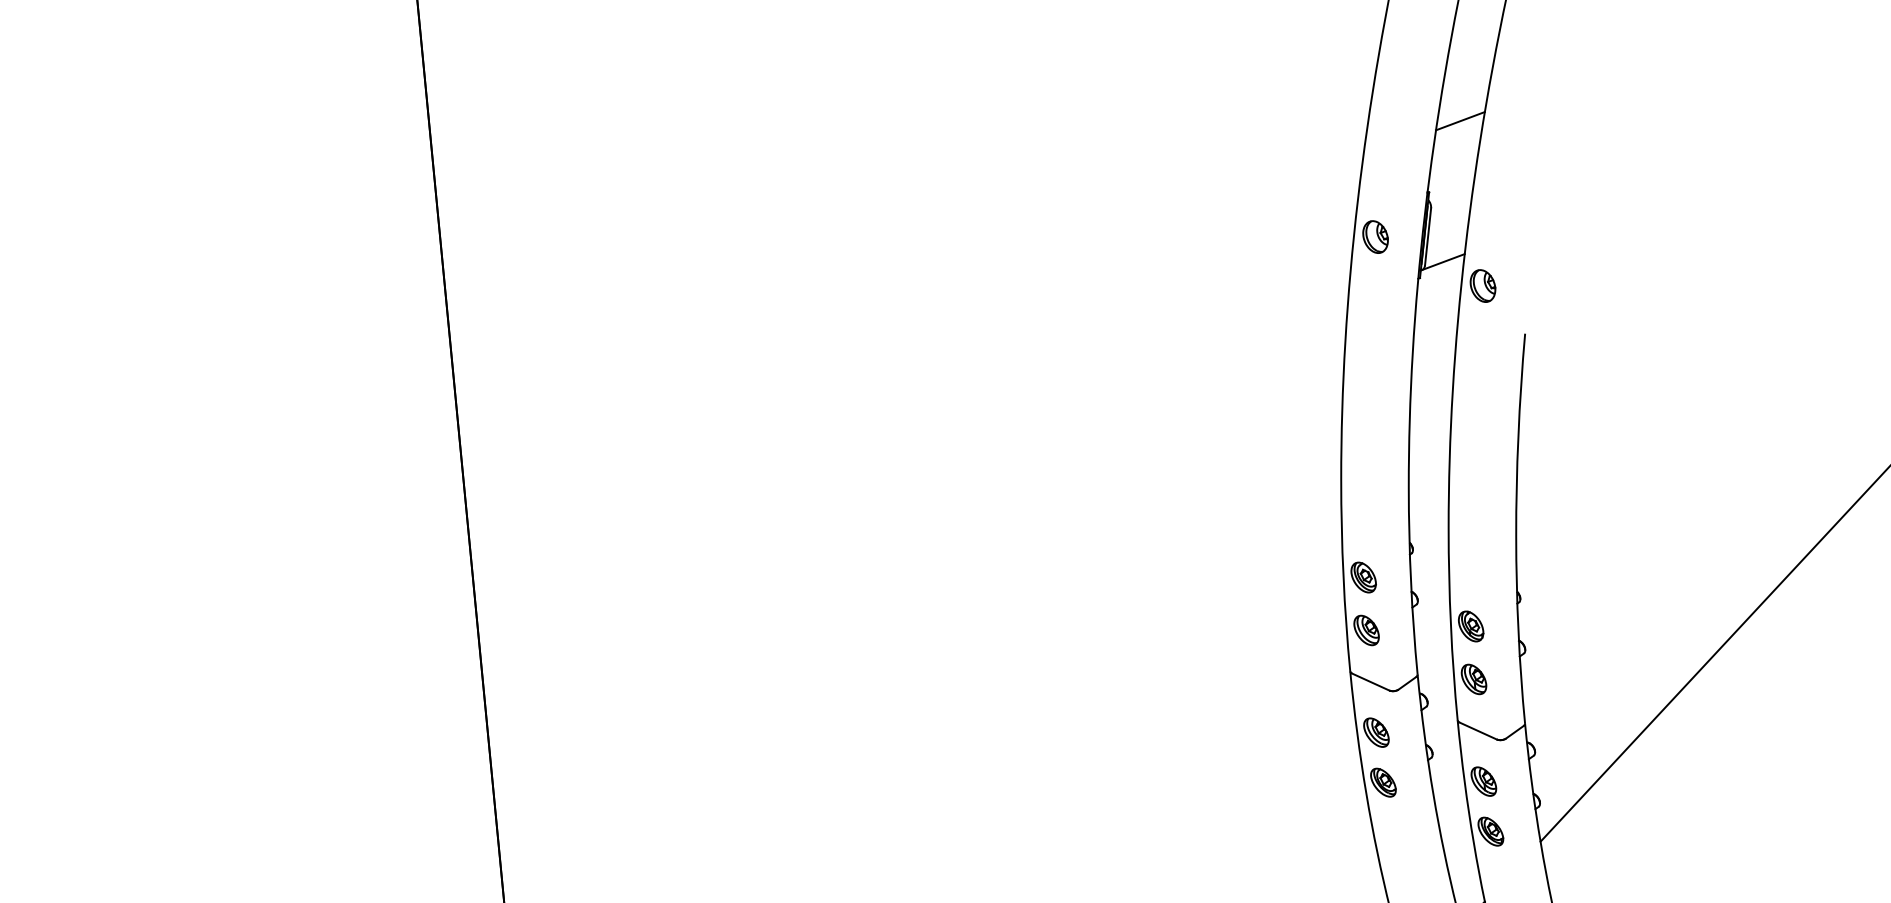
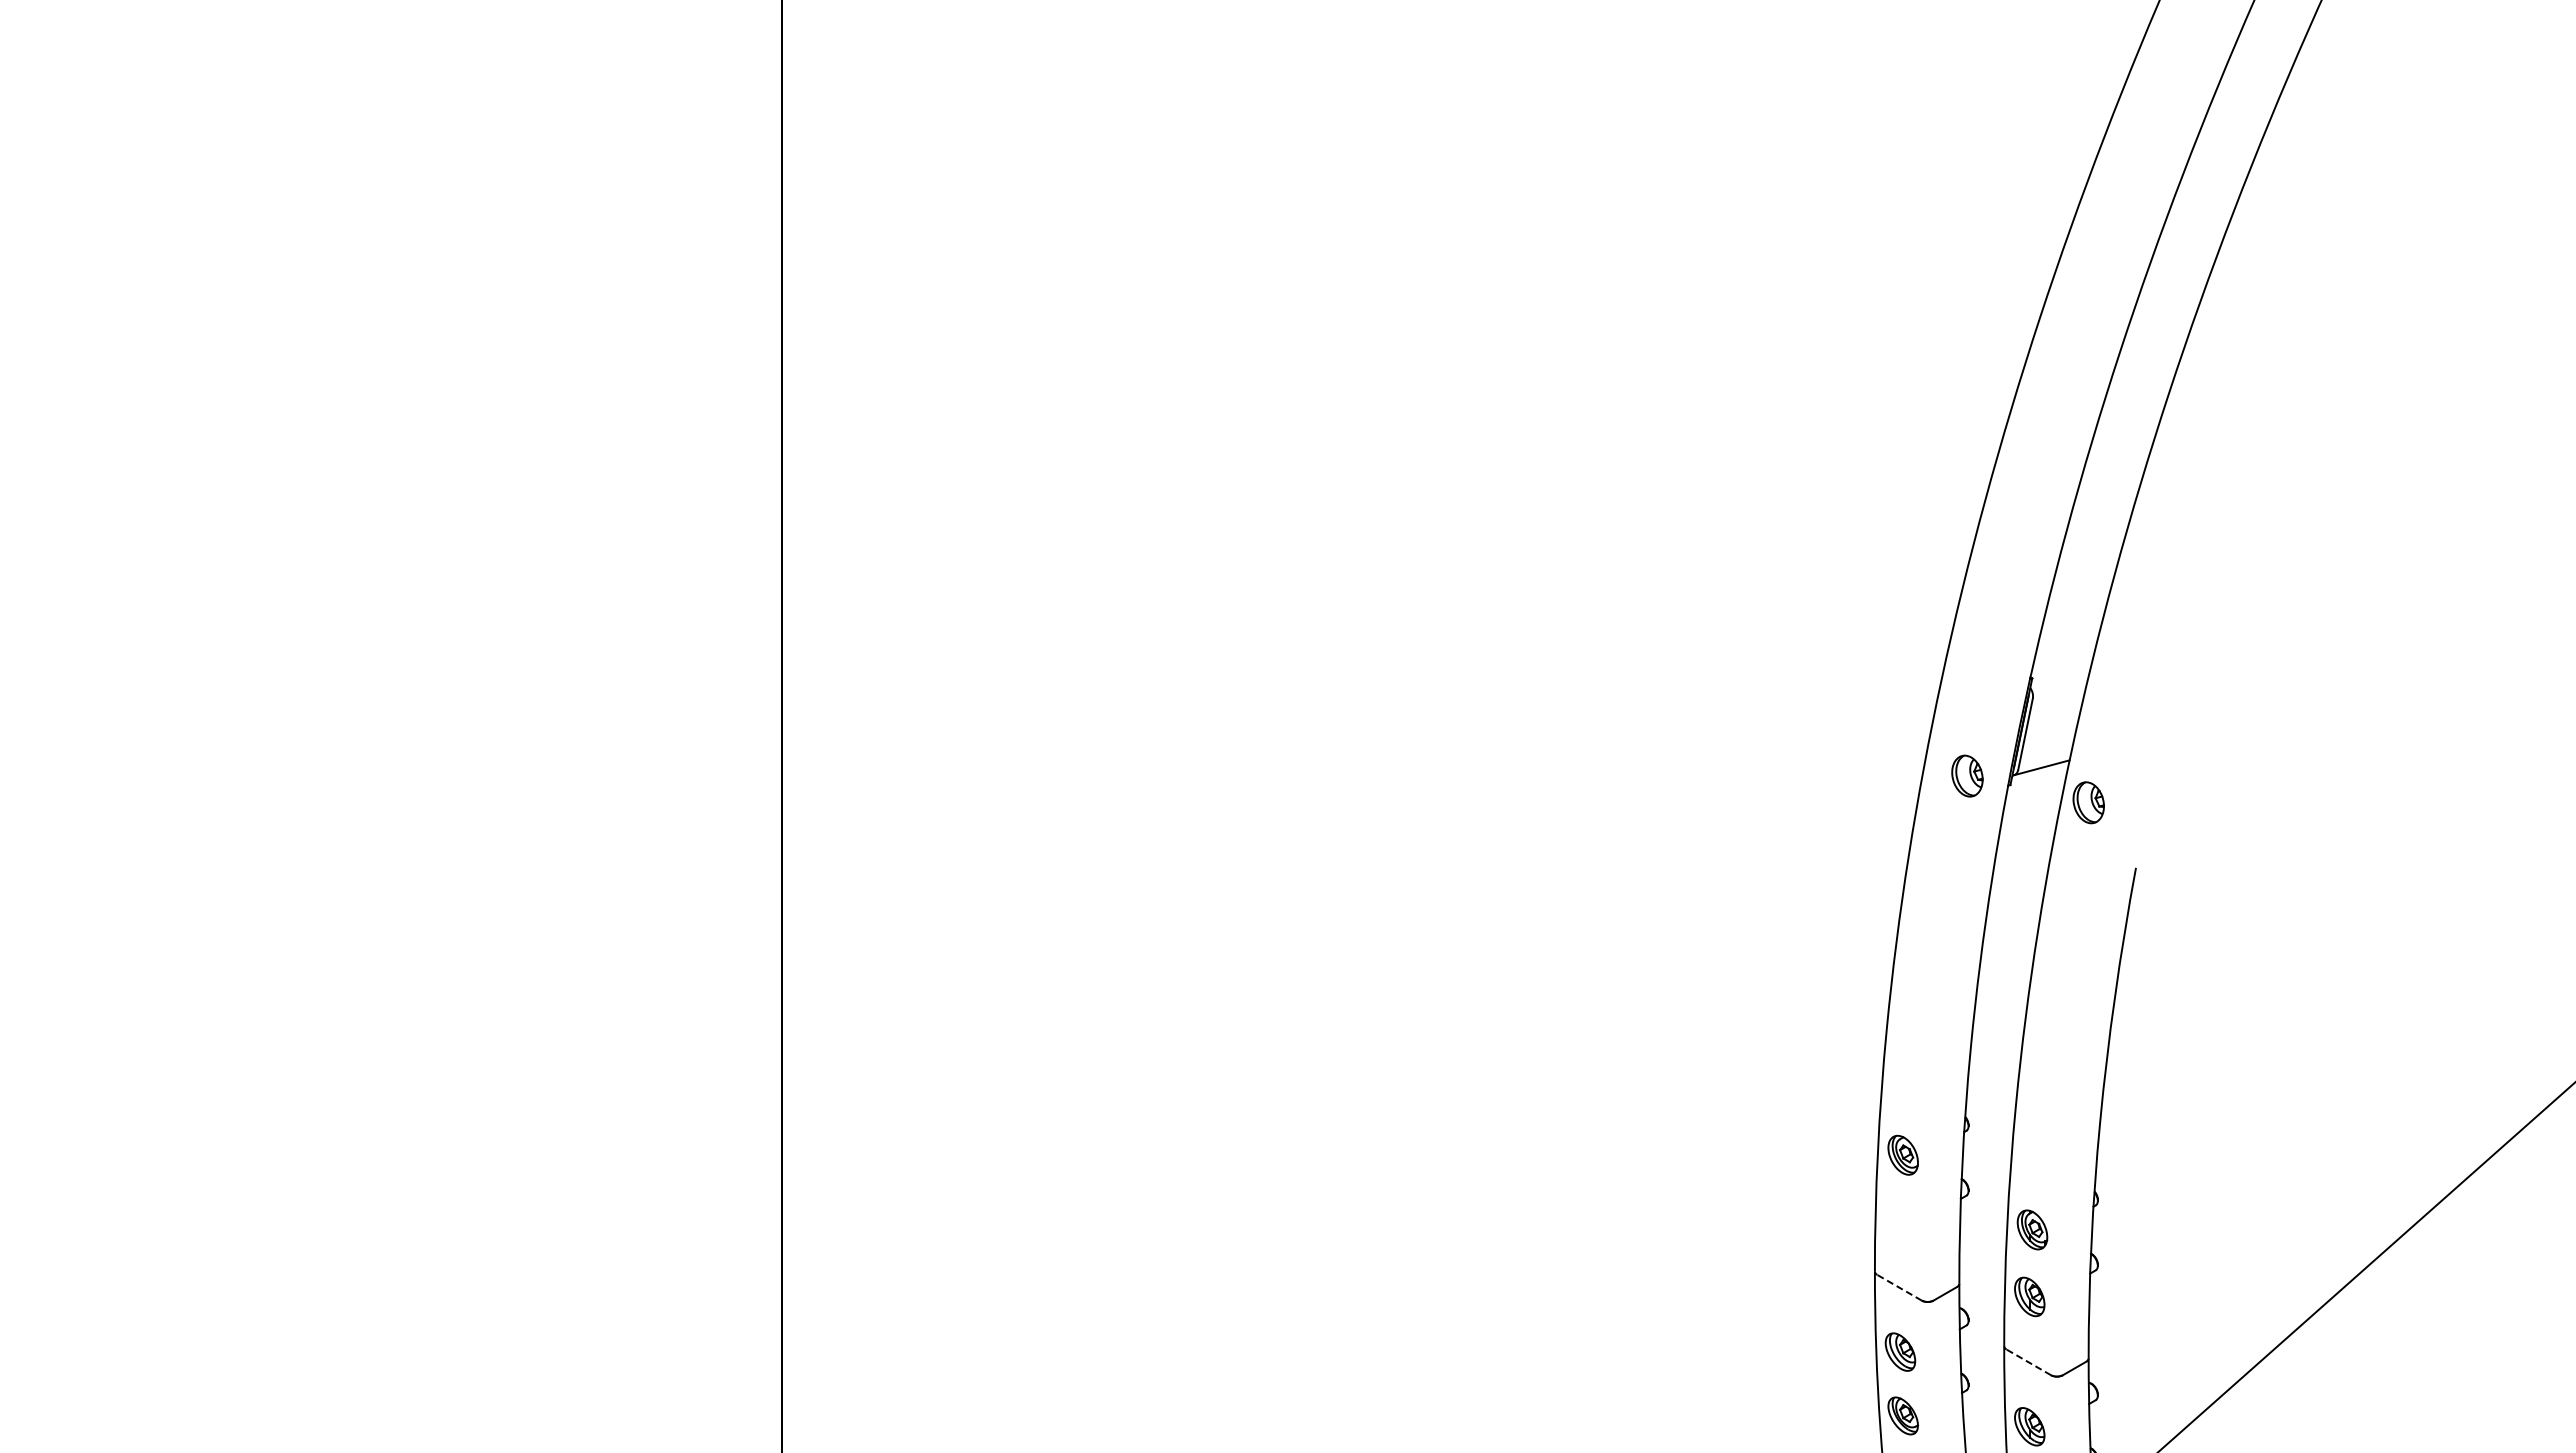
line: (1460, 121) -> (2080, 592), removed
part: (1375, 236) -> (1967, 775), moved
part: (1366, 630) -> (1900, 1222), removed
line: (1370, 681) -> (1899, 1287), solid -> dashed
line: (1478, 731) -> (2028, 1362), solid -> dashed

